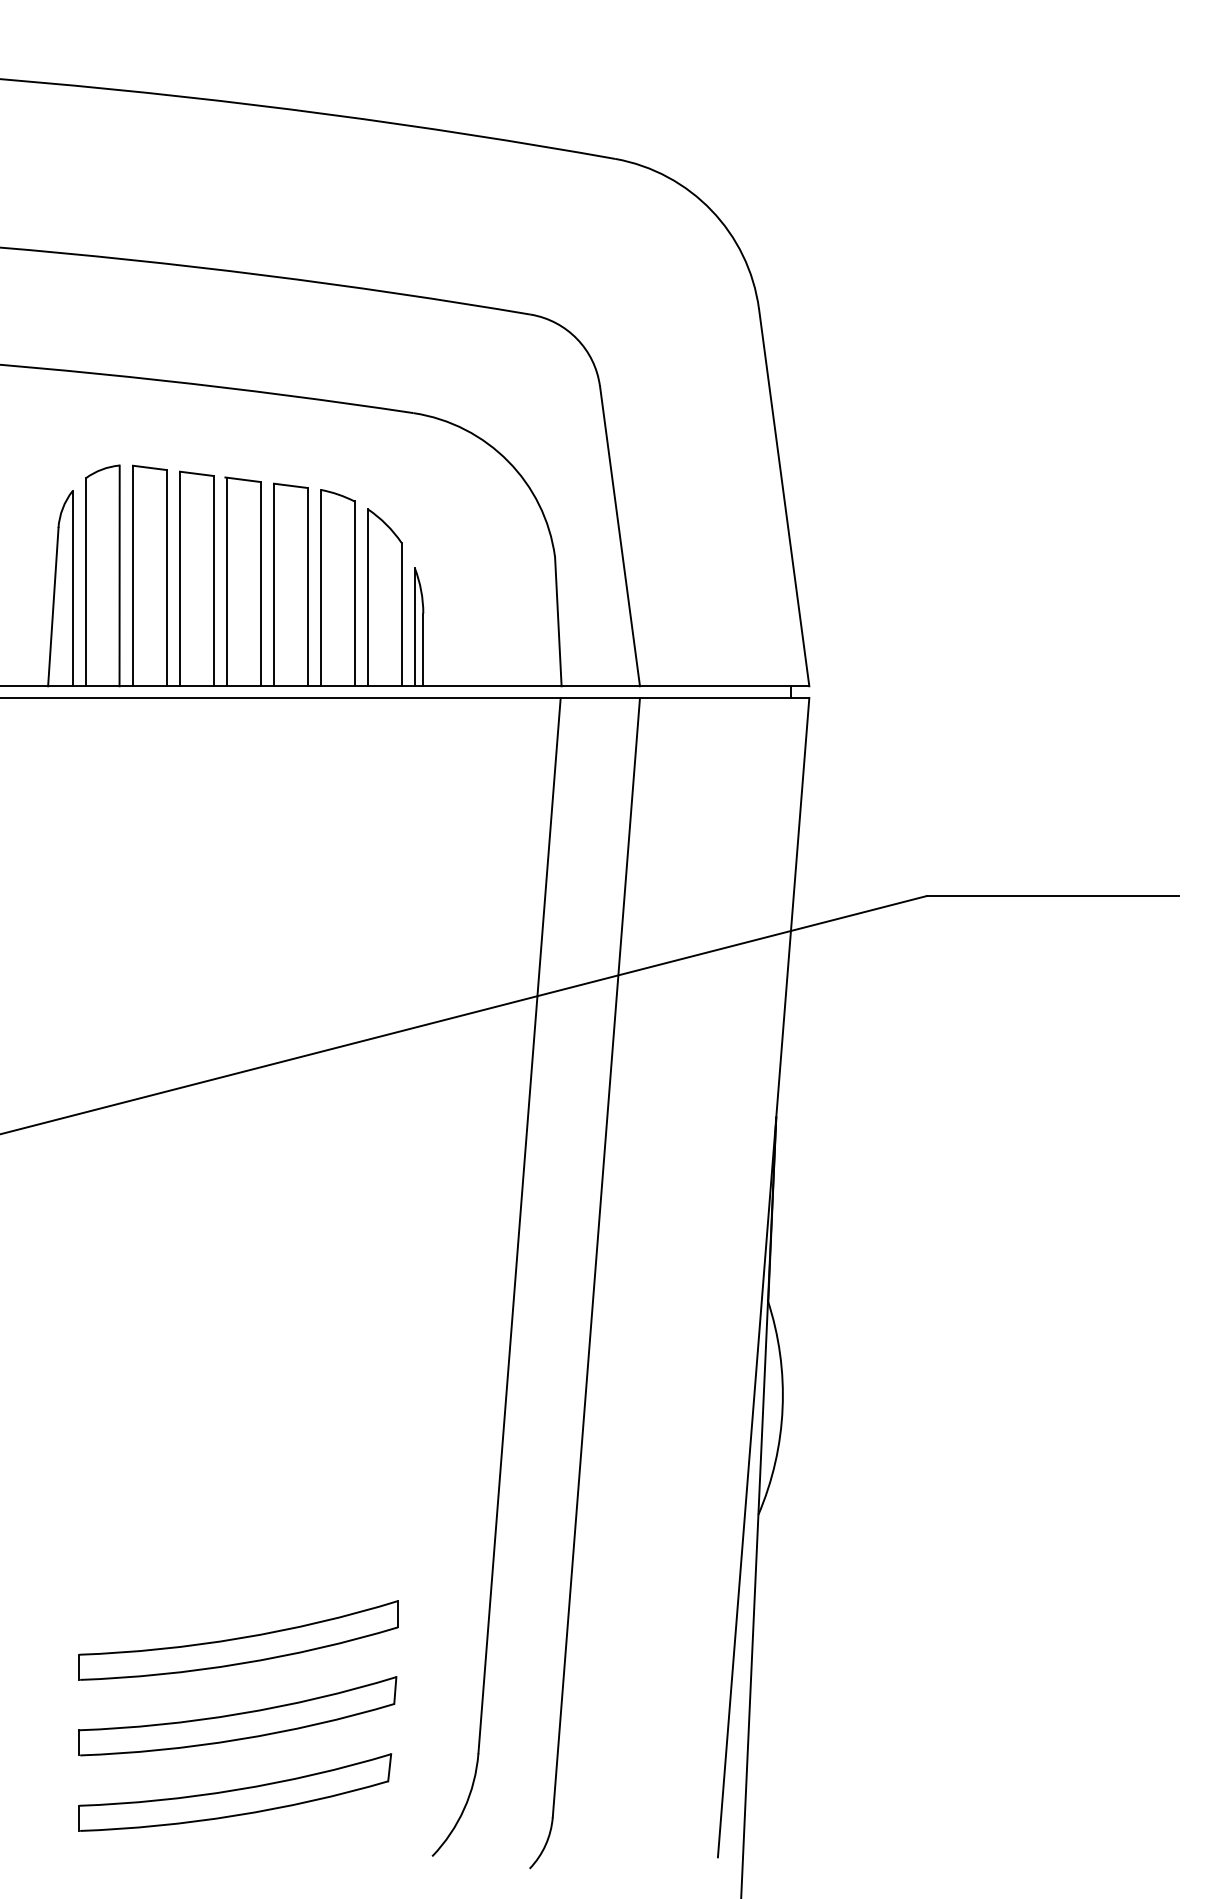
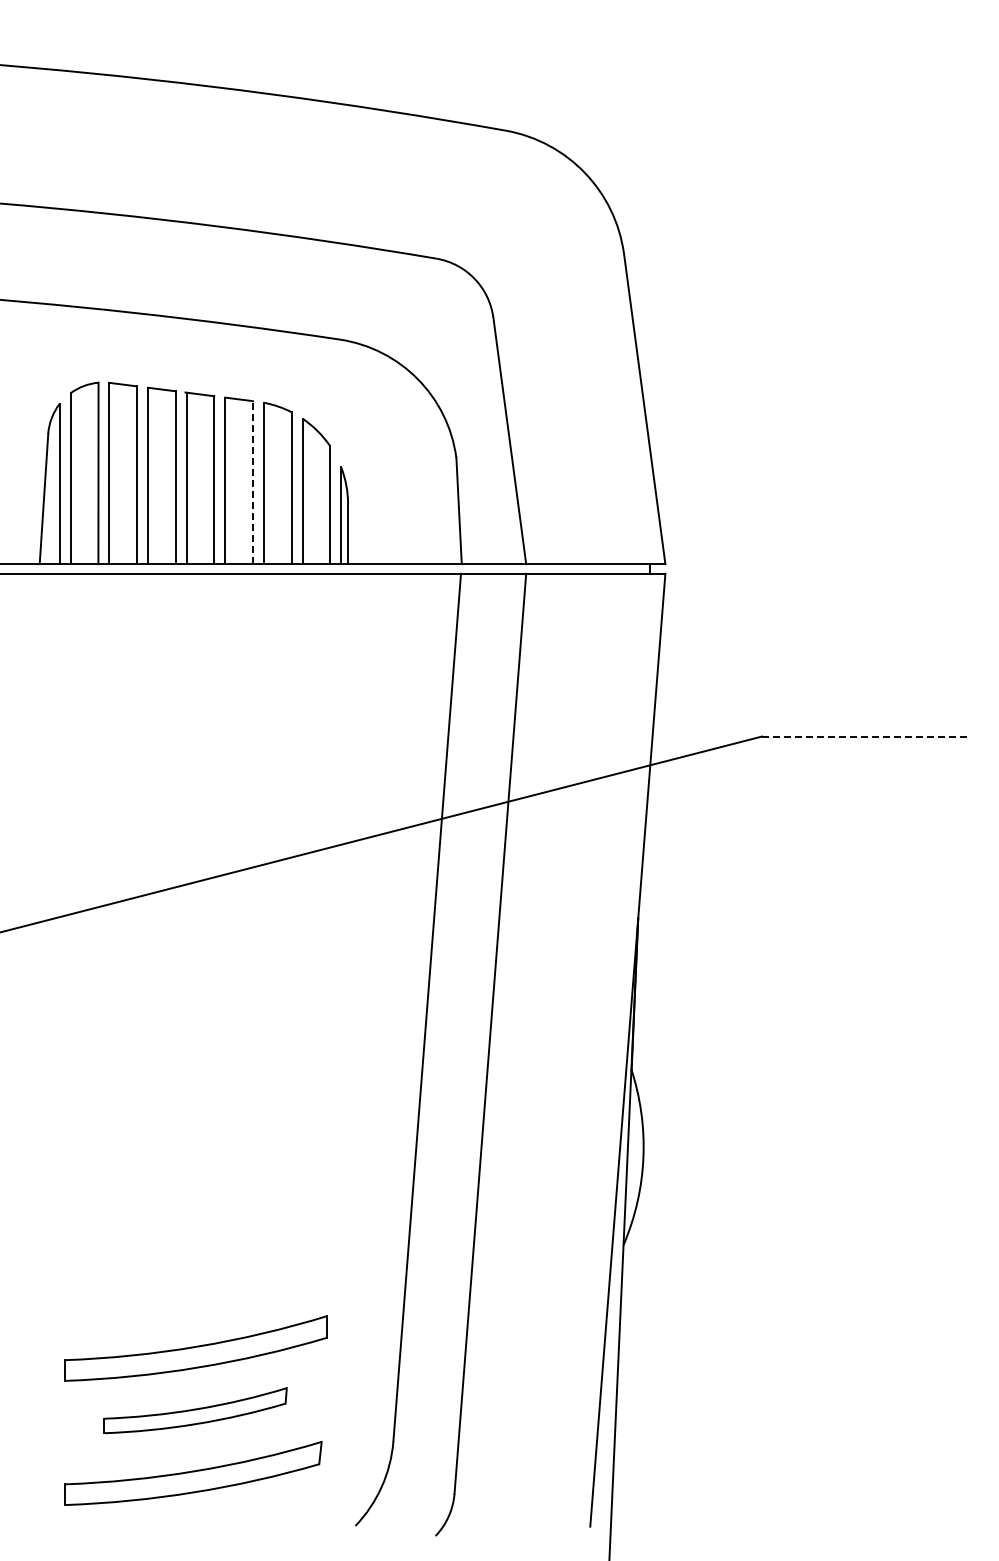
line: (306, 586) -> (252, 482), solid -> dashed
line: (1052, 895) -> (865, 736), solid -> dashed
part: (237, 1715) -> (195, 1410), size x0.7

